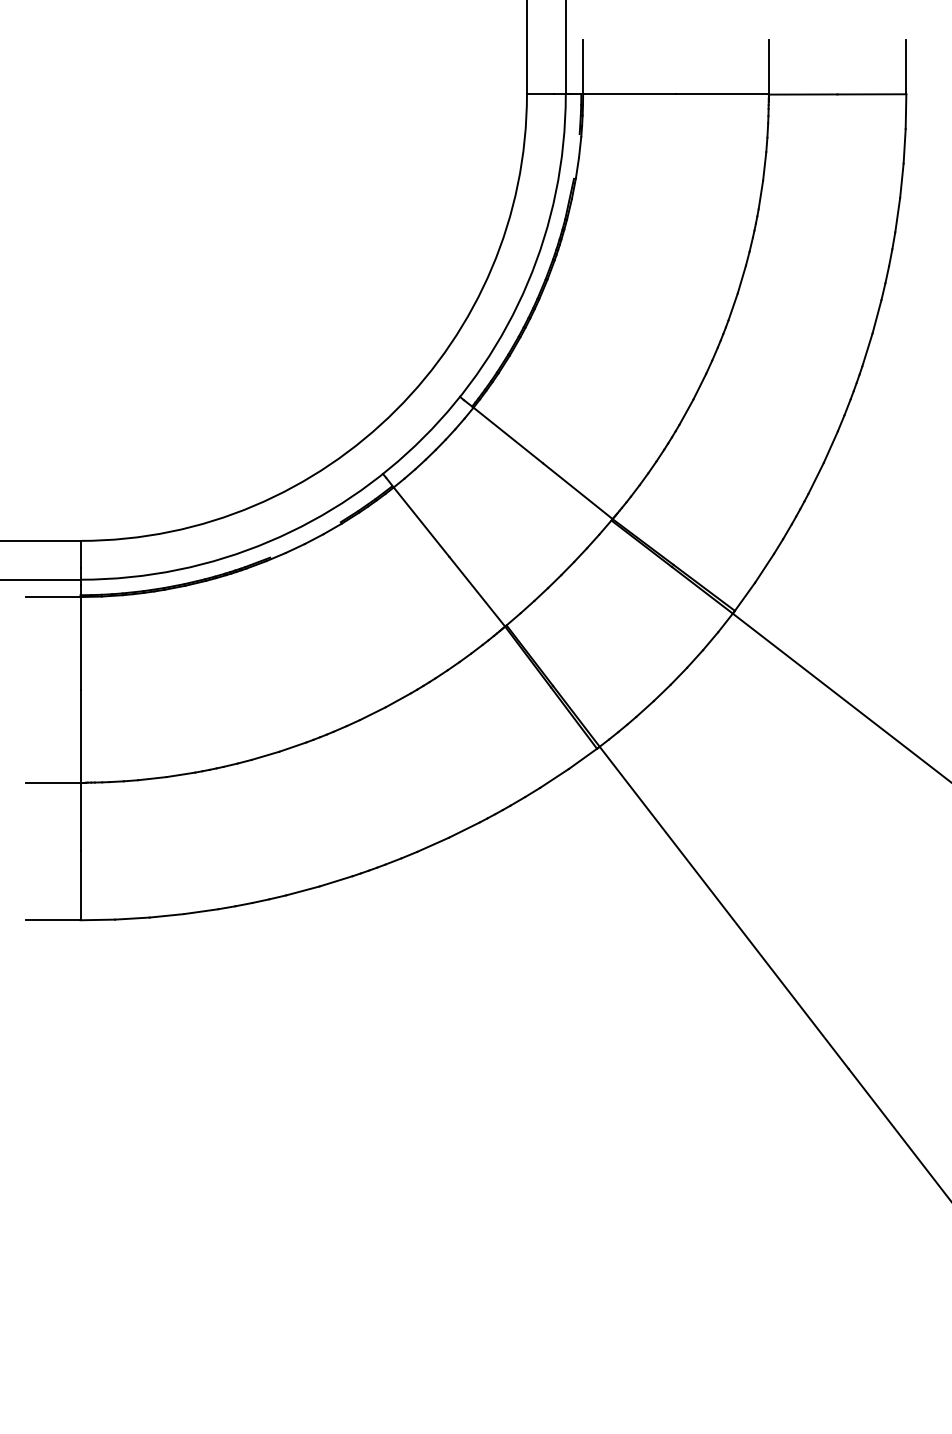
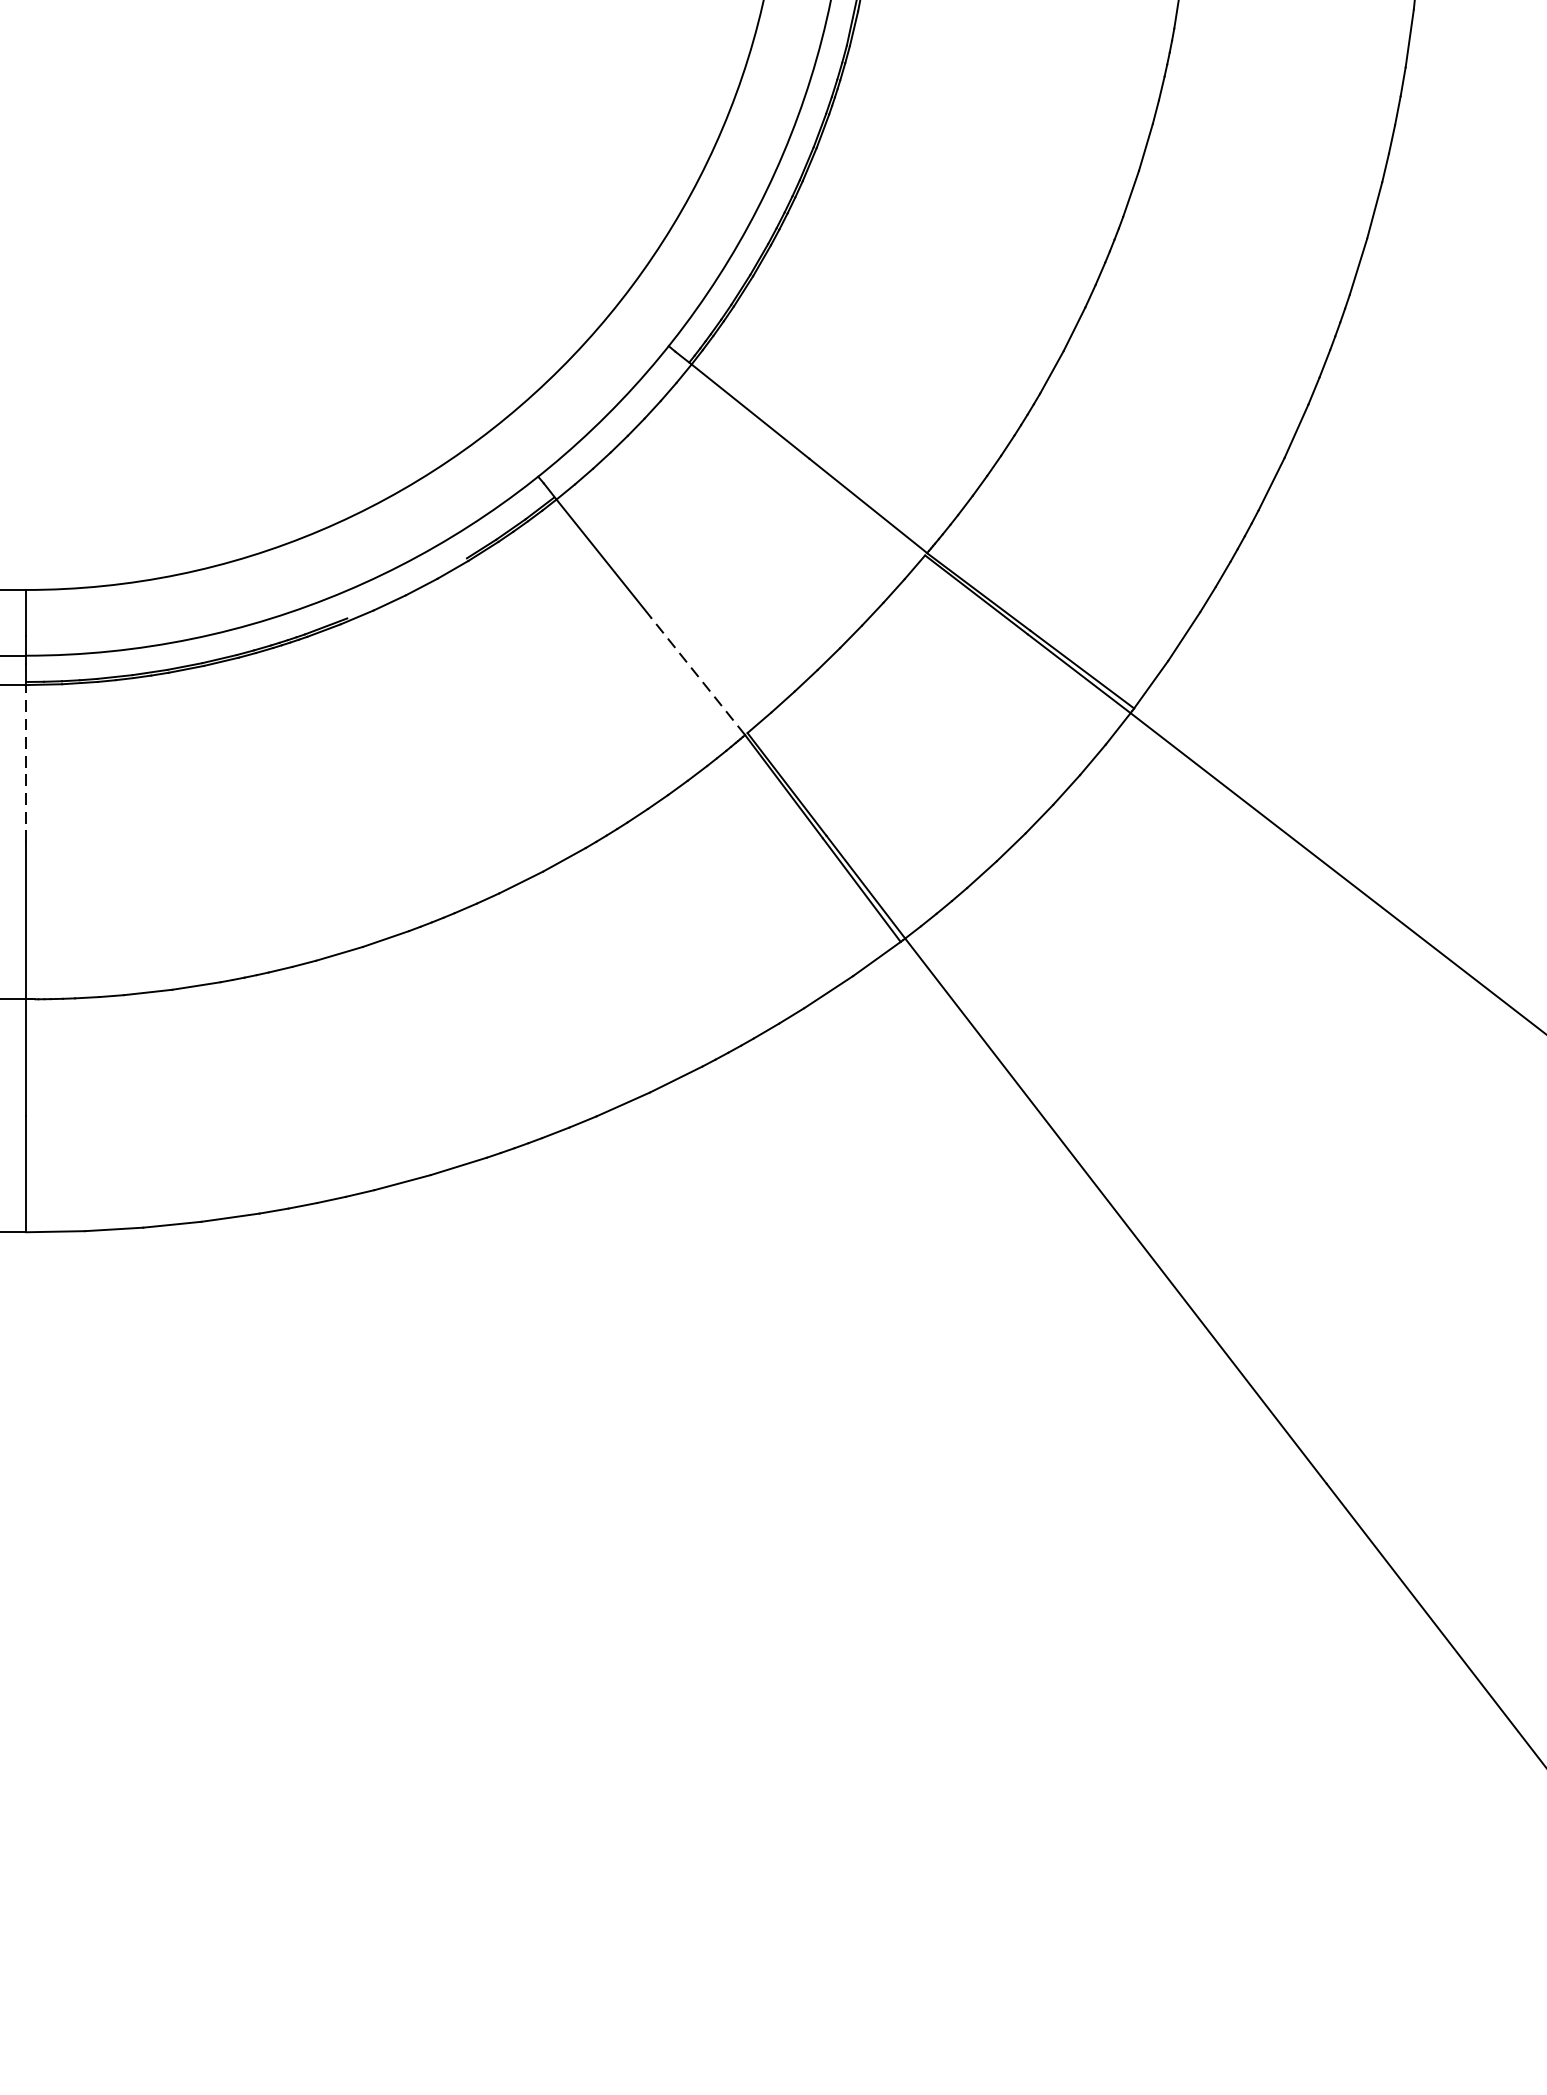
line: (477, 591) -> (698, 675), solid -> dashed
line: (80, 642) -> (26, 761), solid -> dashed

